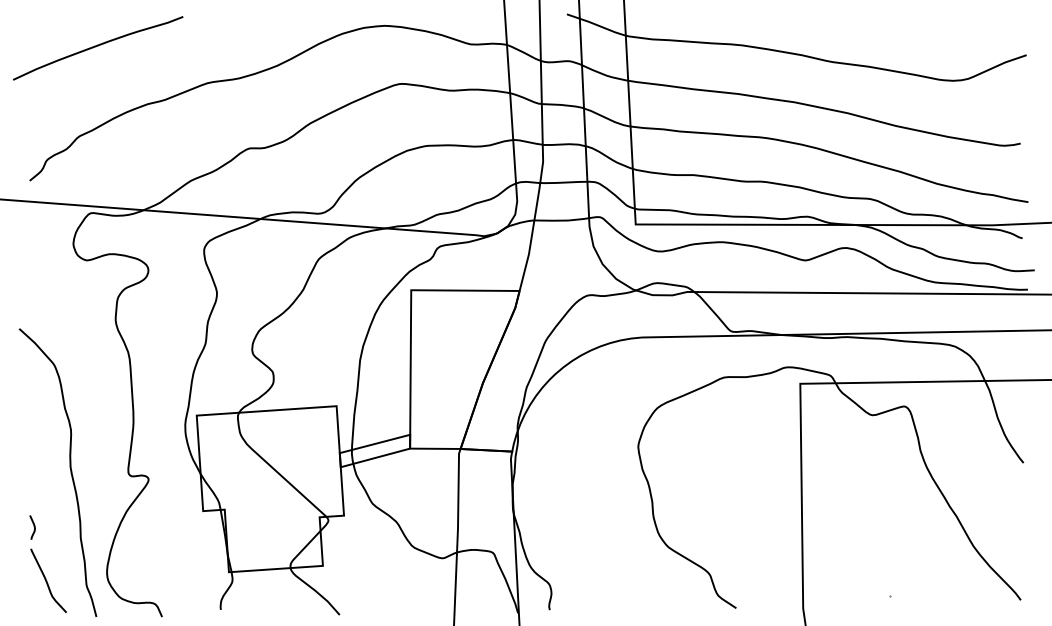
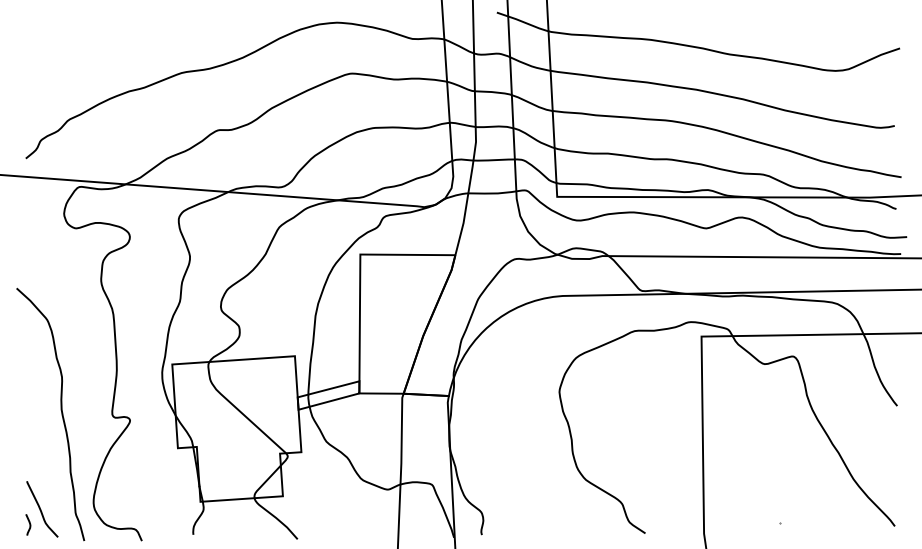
curve: (98, 46) -> (86, 40), removed
curve: (33, 526) -> (29, 523), moved

